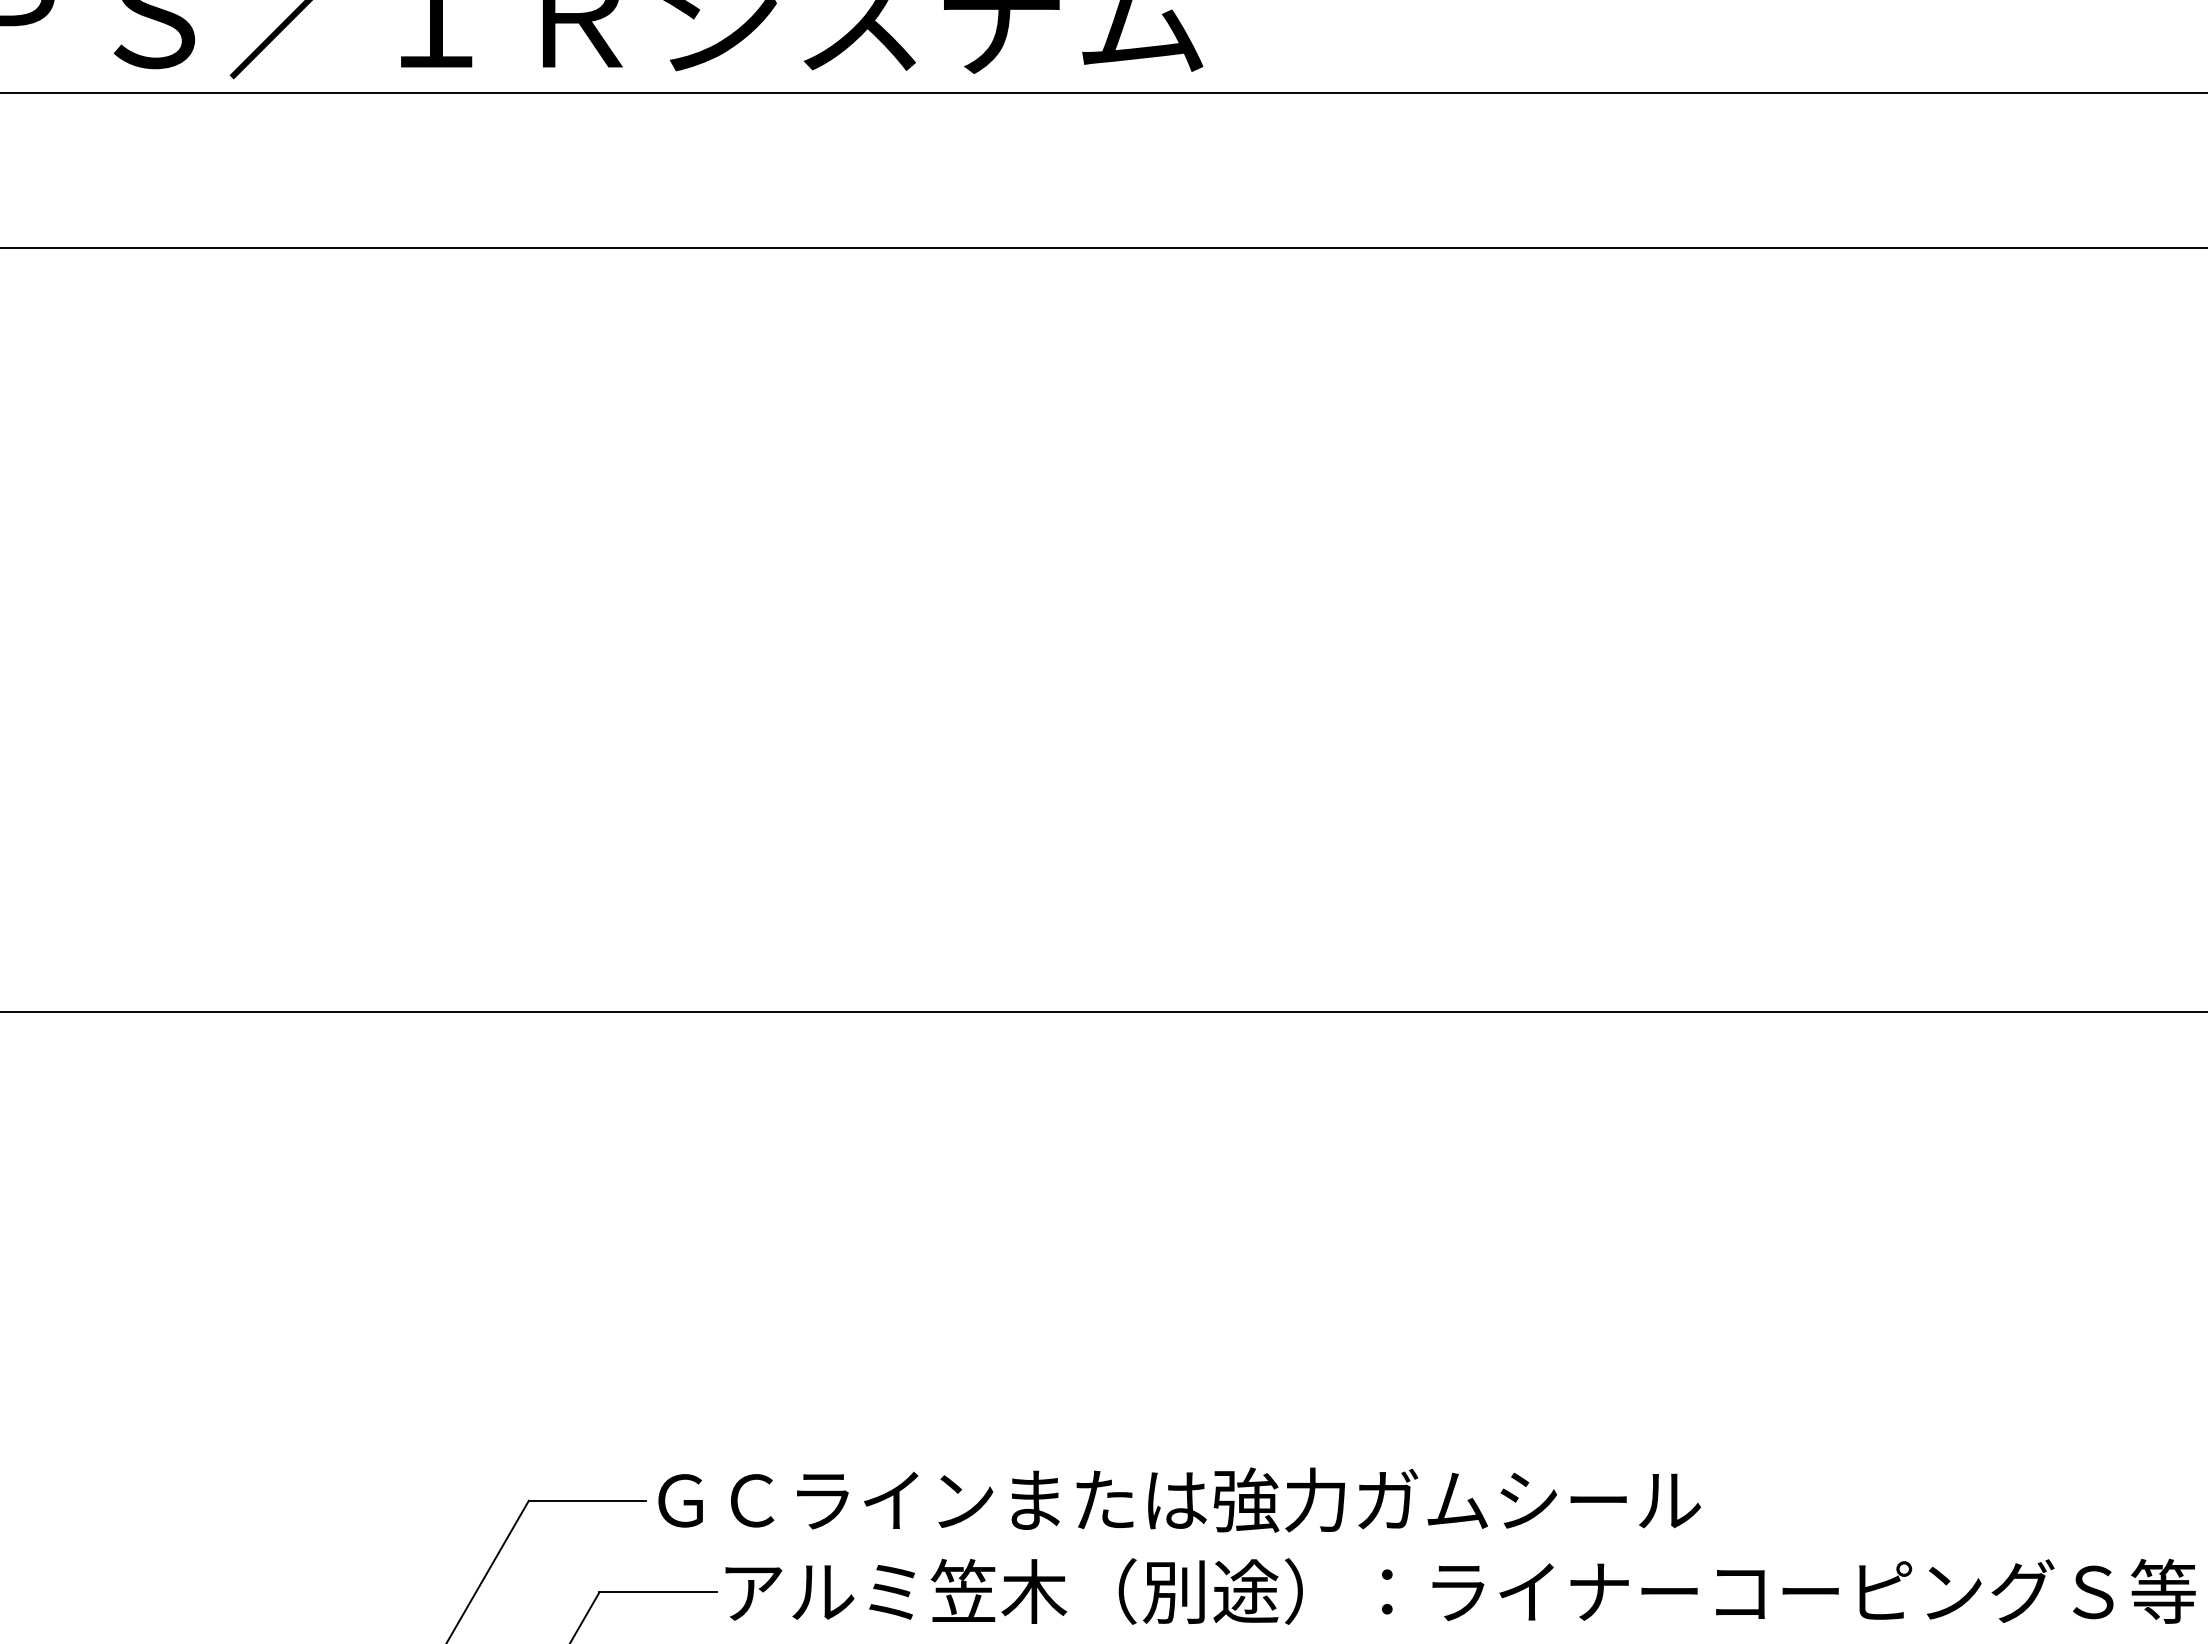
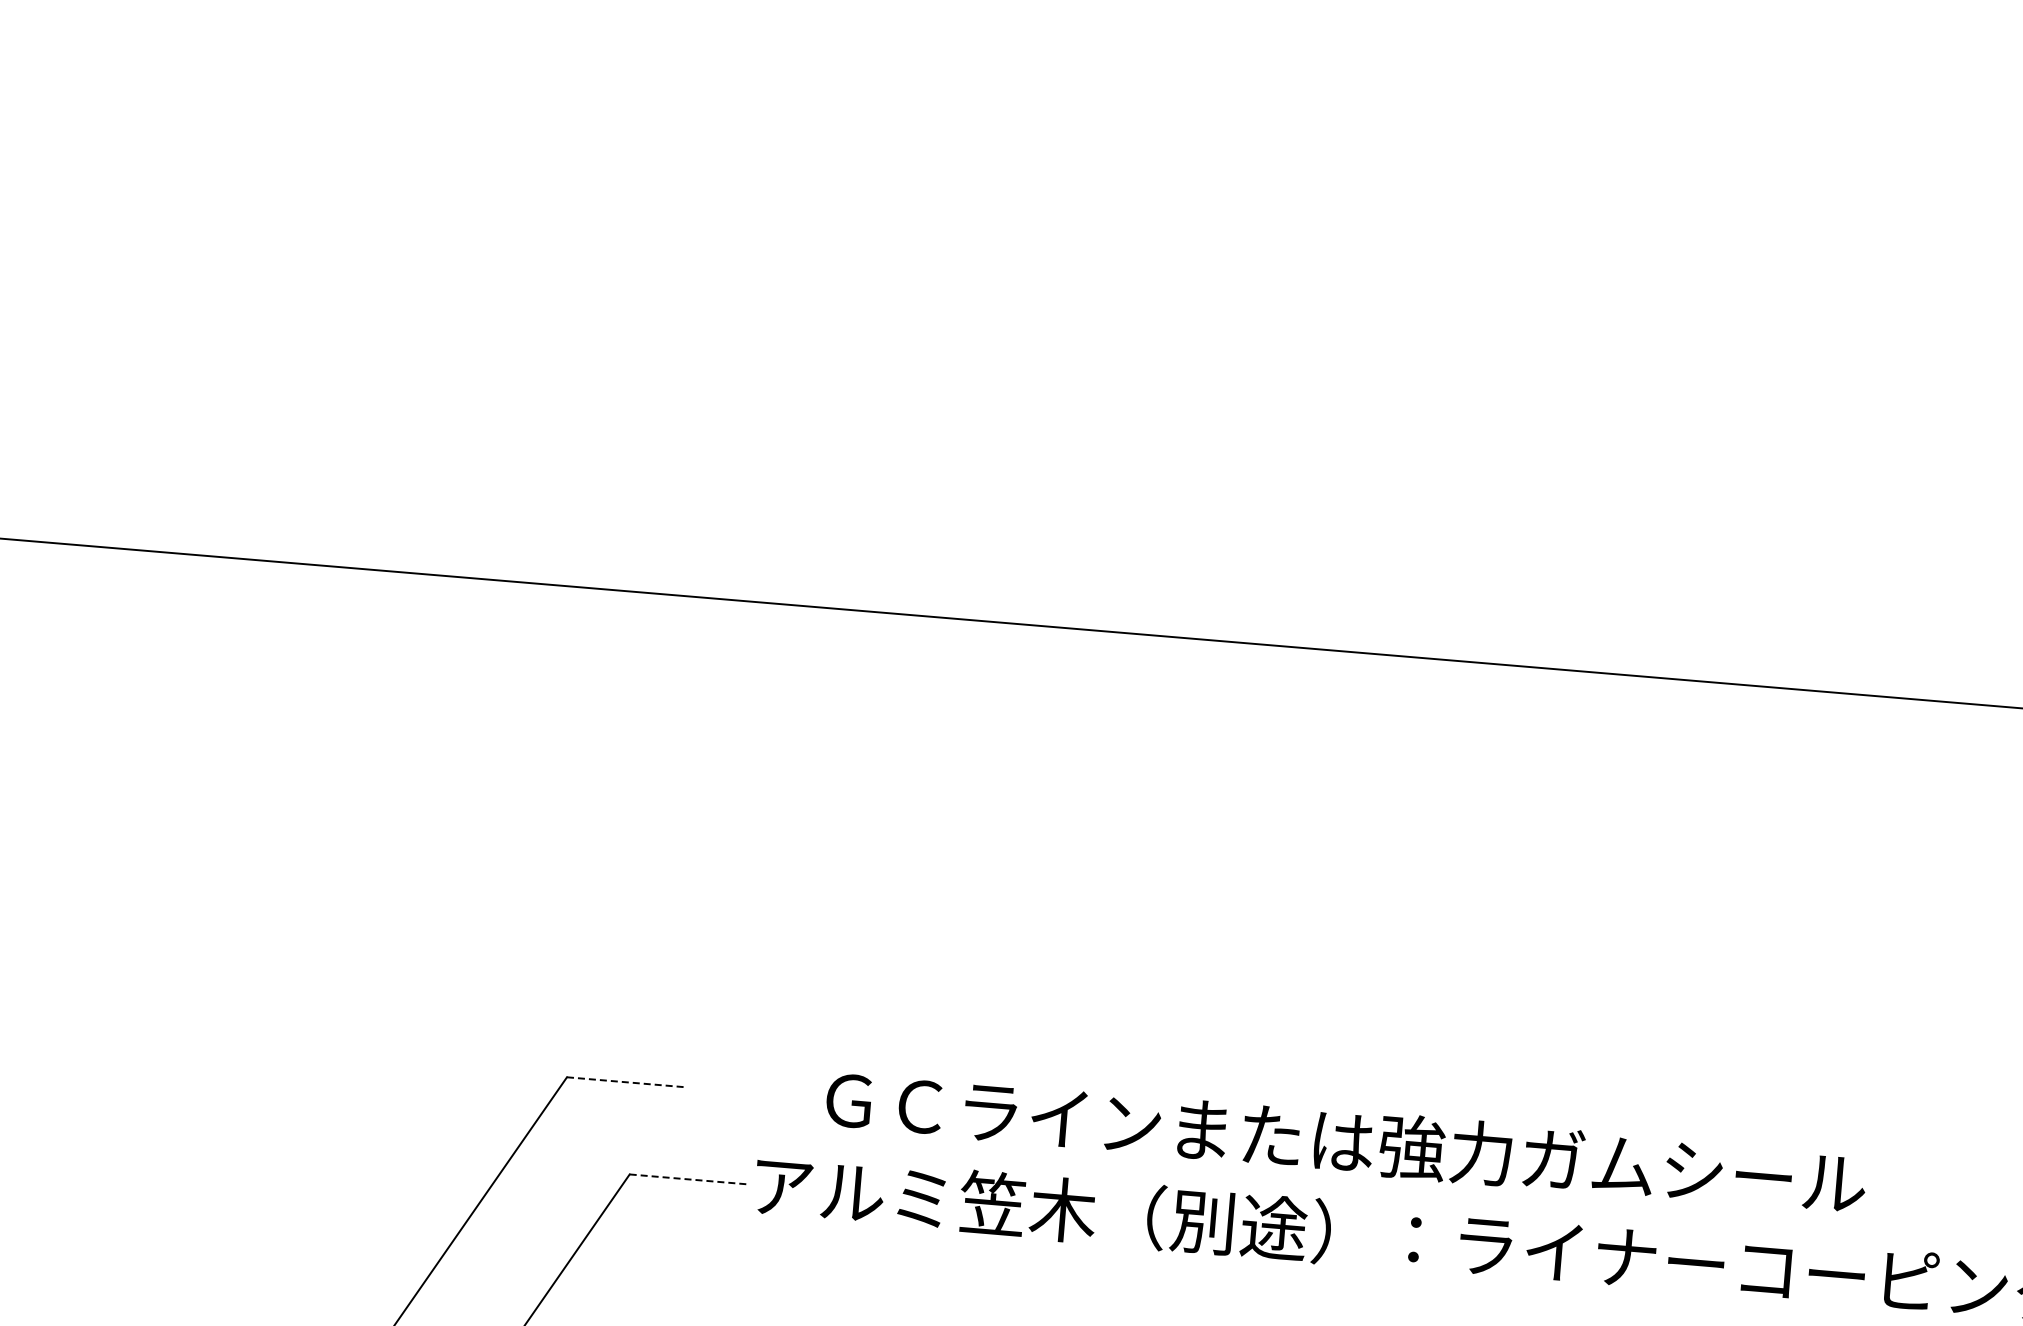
text: (1179, 1499) -> (1346, 1141), moved
line: (587, 1500) -> (625, 1081), solid -> dashed
line: (658, 1592) -> (688, 1179), solid -> dashed

